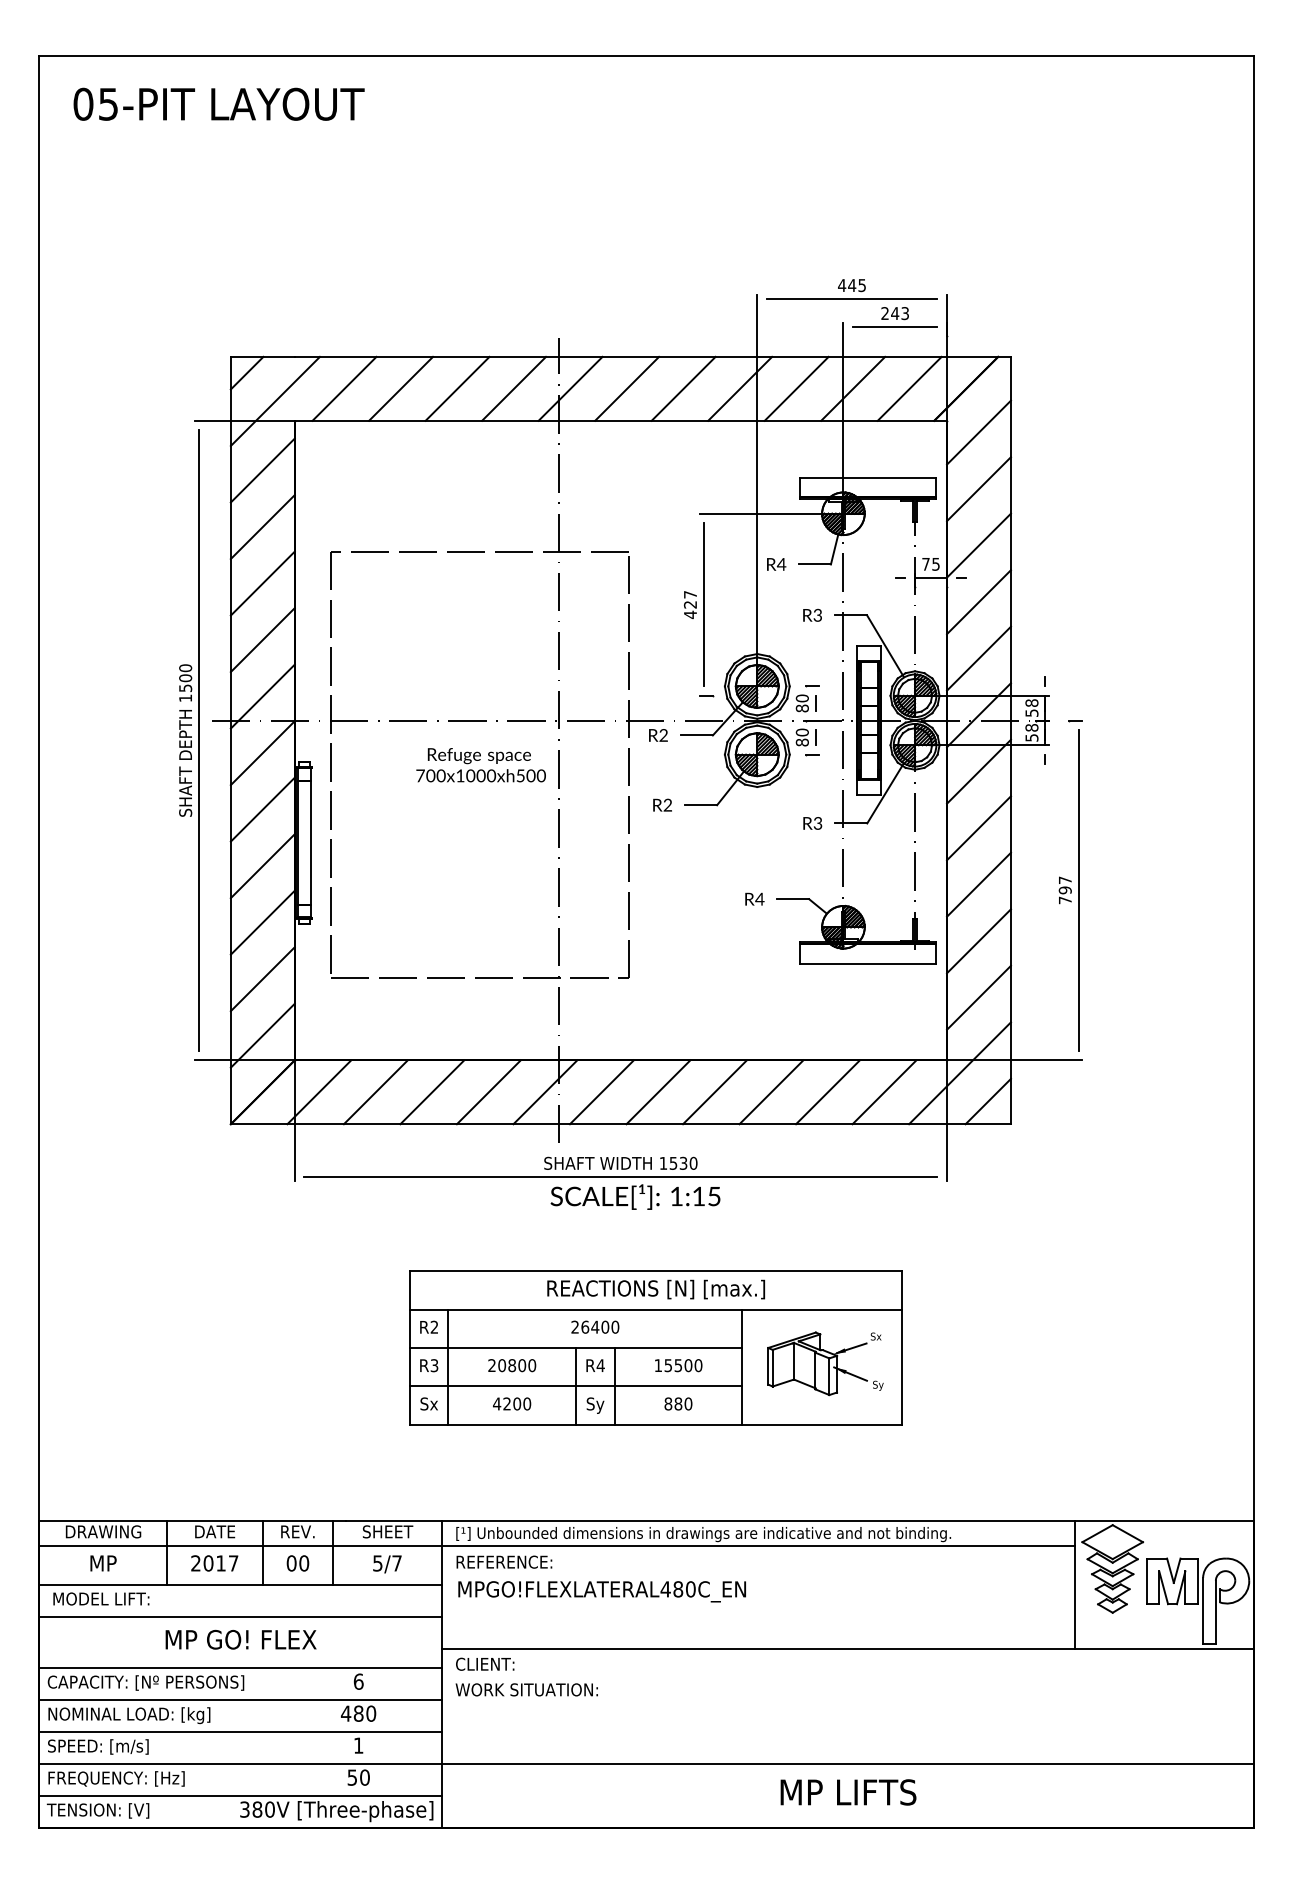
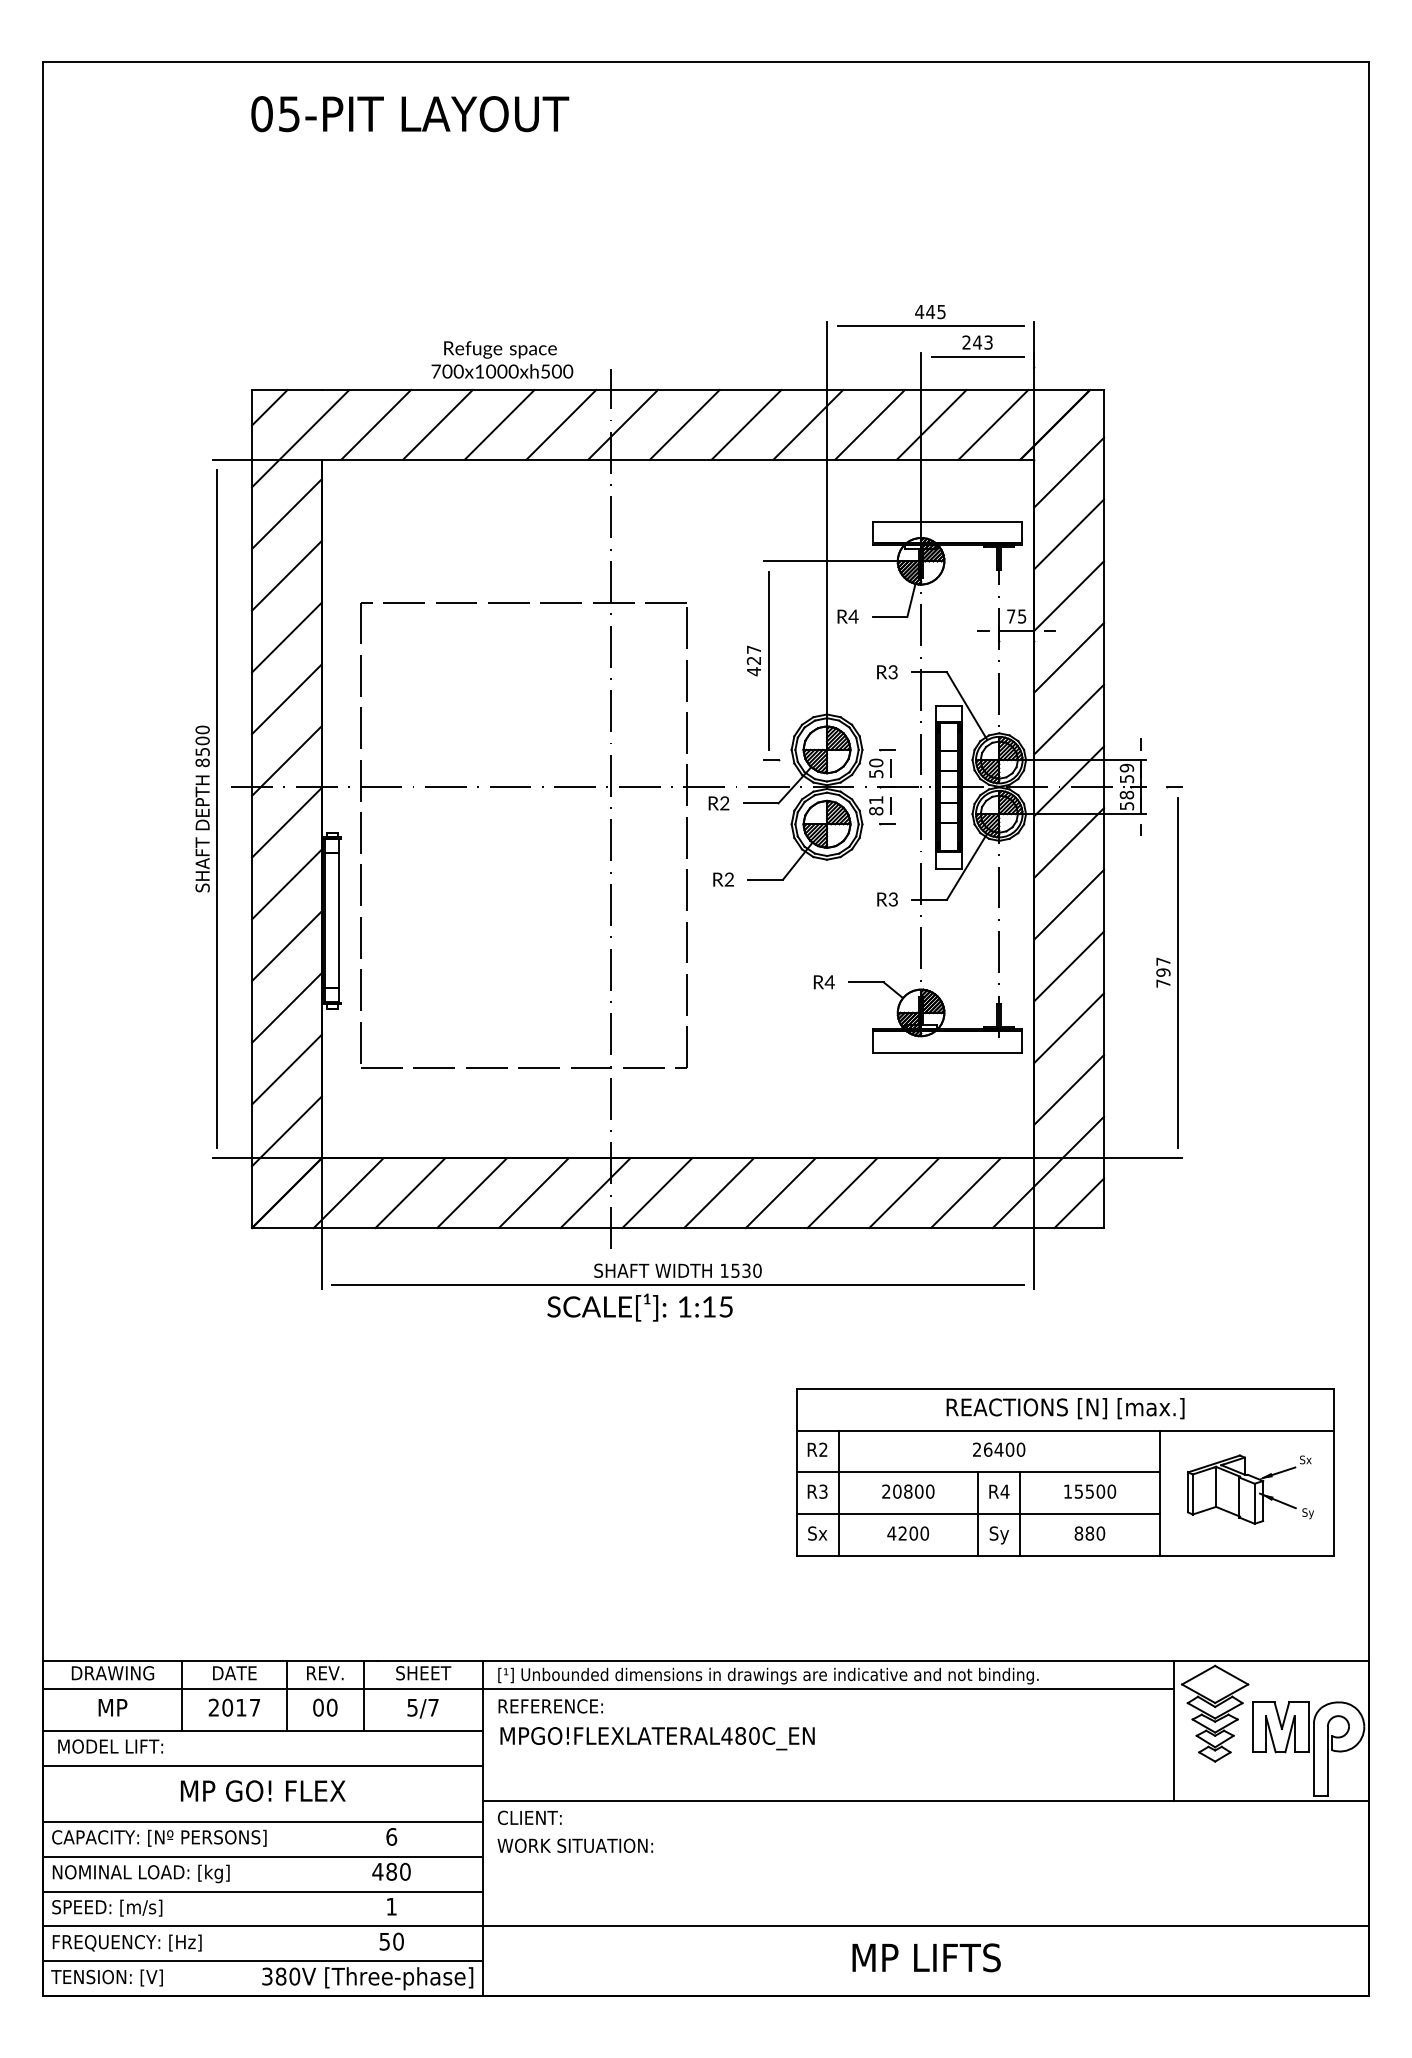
text: (219, 104) -> (410, 114), moved
text: (185, 697) -> (202, 762), 1500 -> 8500
text: (1032, 702) -> (1127, 767), 58 -> 59
text: (802, 708) -> (876, 773), 80 -> 50
text: (802, 732) -> (876, 800), 80 -> 81
text: (481, 764) -> (502, 359), moved
text: (635, 1196) -> (639, 1307), moved
part: (656, 1348) -> (1065, 1472), moved

